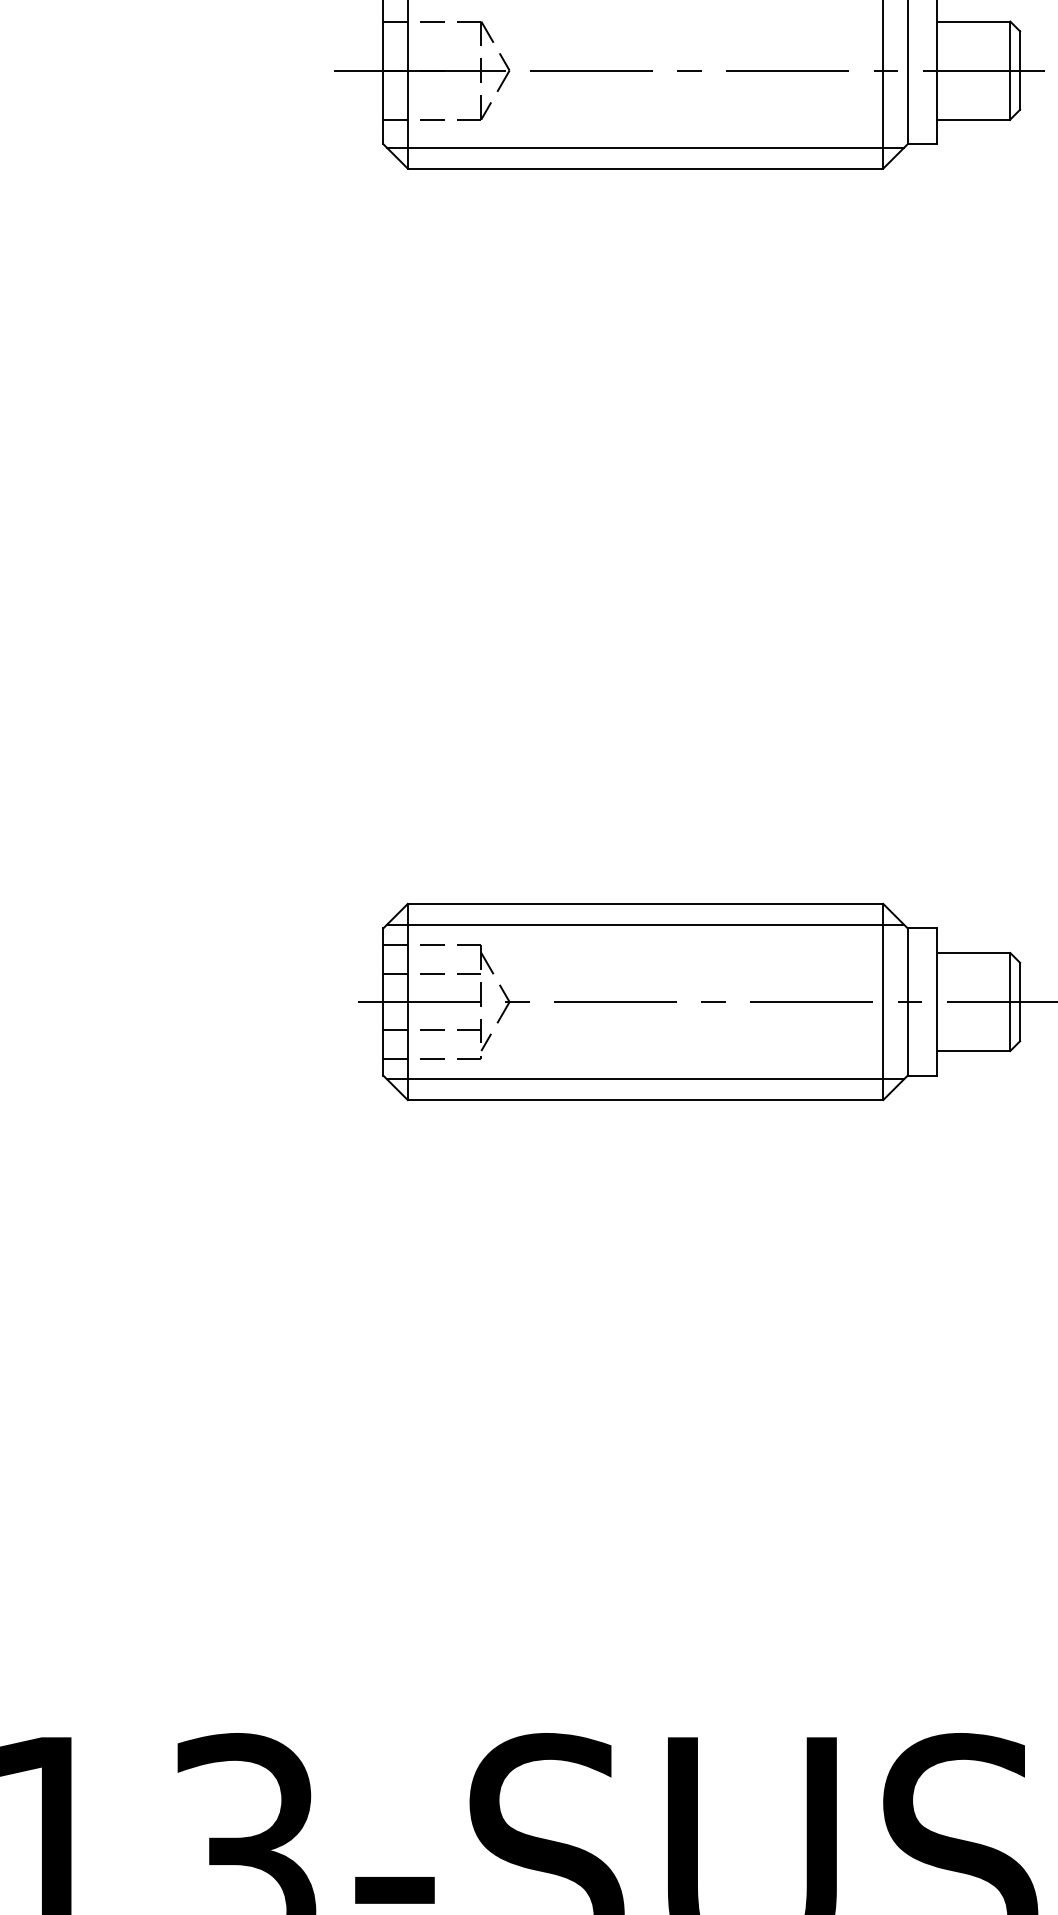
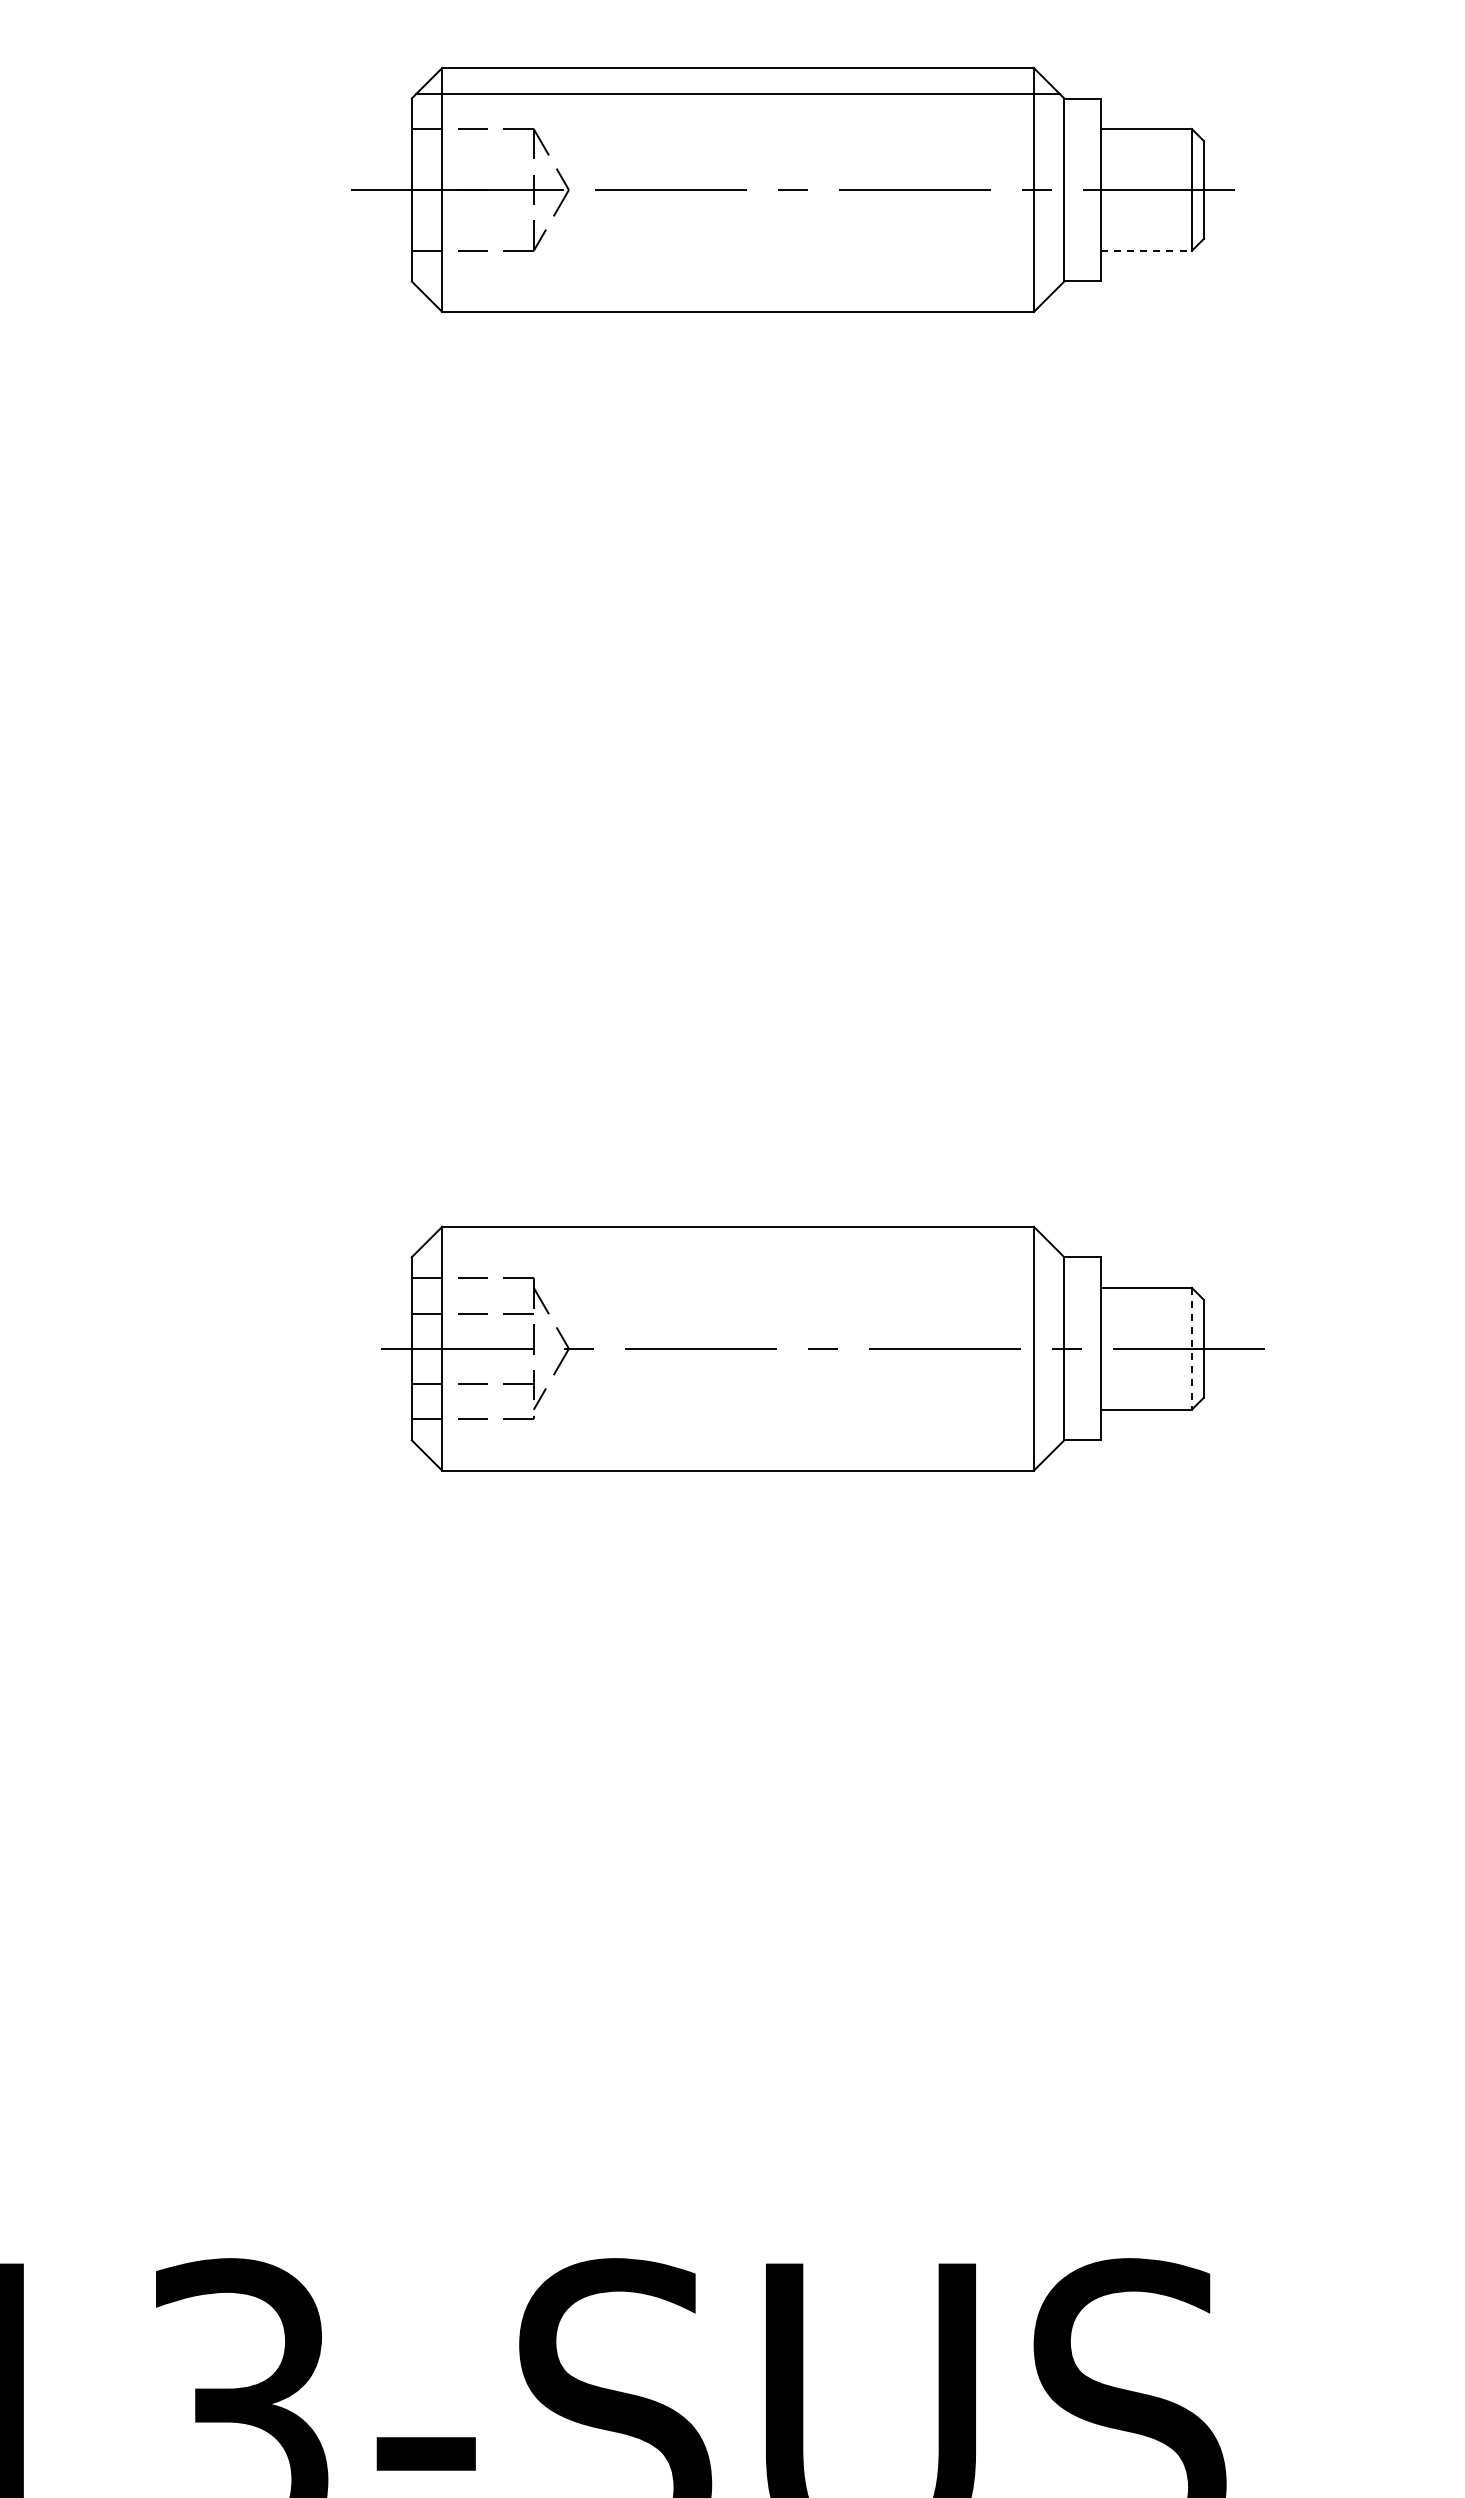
line: (973, 119) -> (1146, 250), solid -> dashed
line: (645, 147) -> (738, 285), removed
line: (645, 925) -> (738, 1253), removed
line: (1010, 1001) -> (1191, 1348), solid -> dashed
line: (645, 1078) -> (738, 1444), removed

